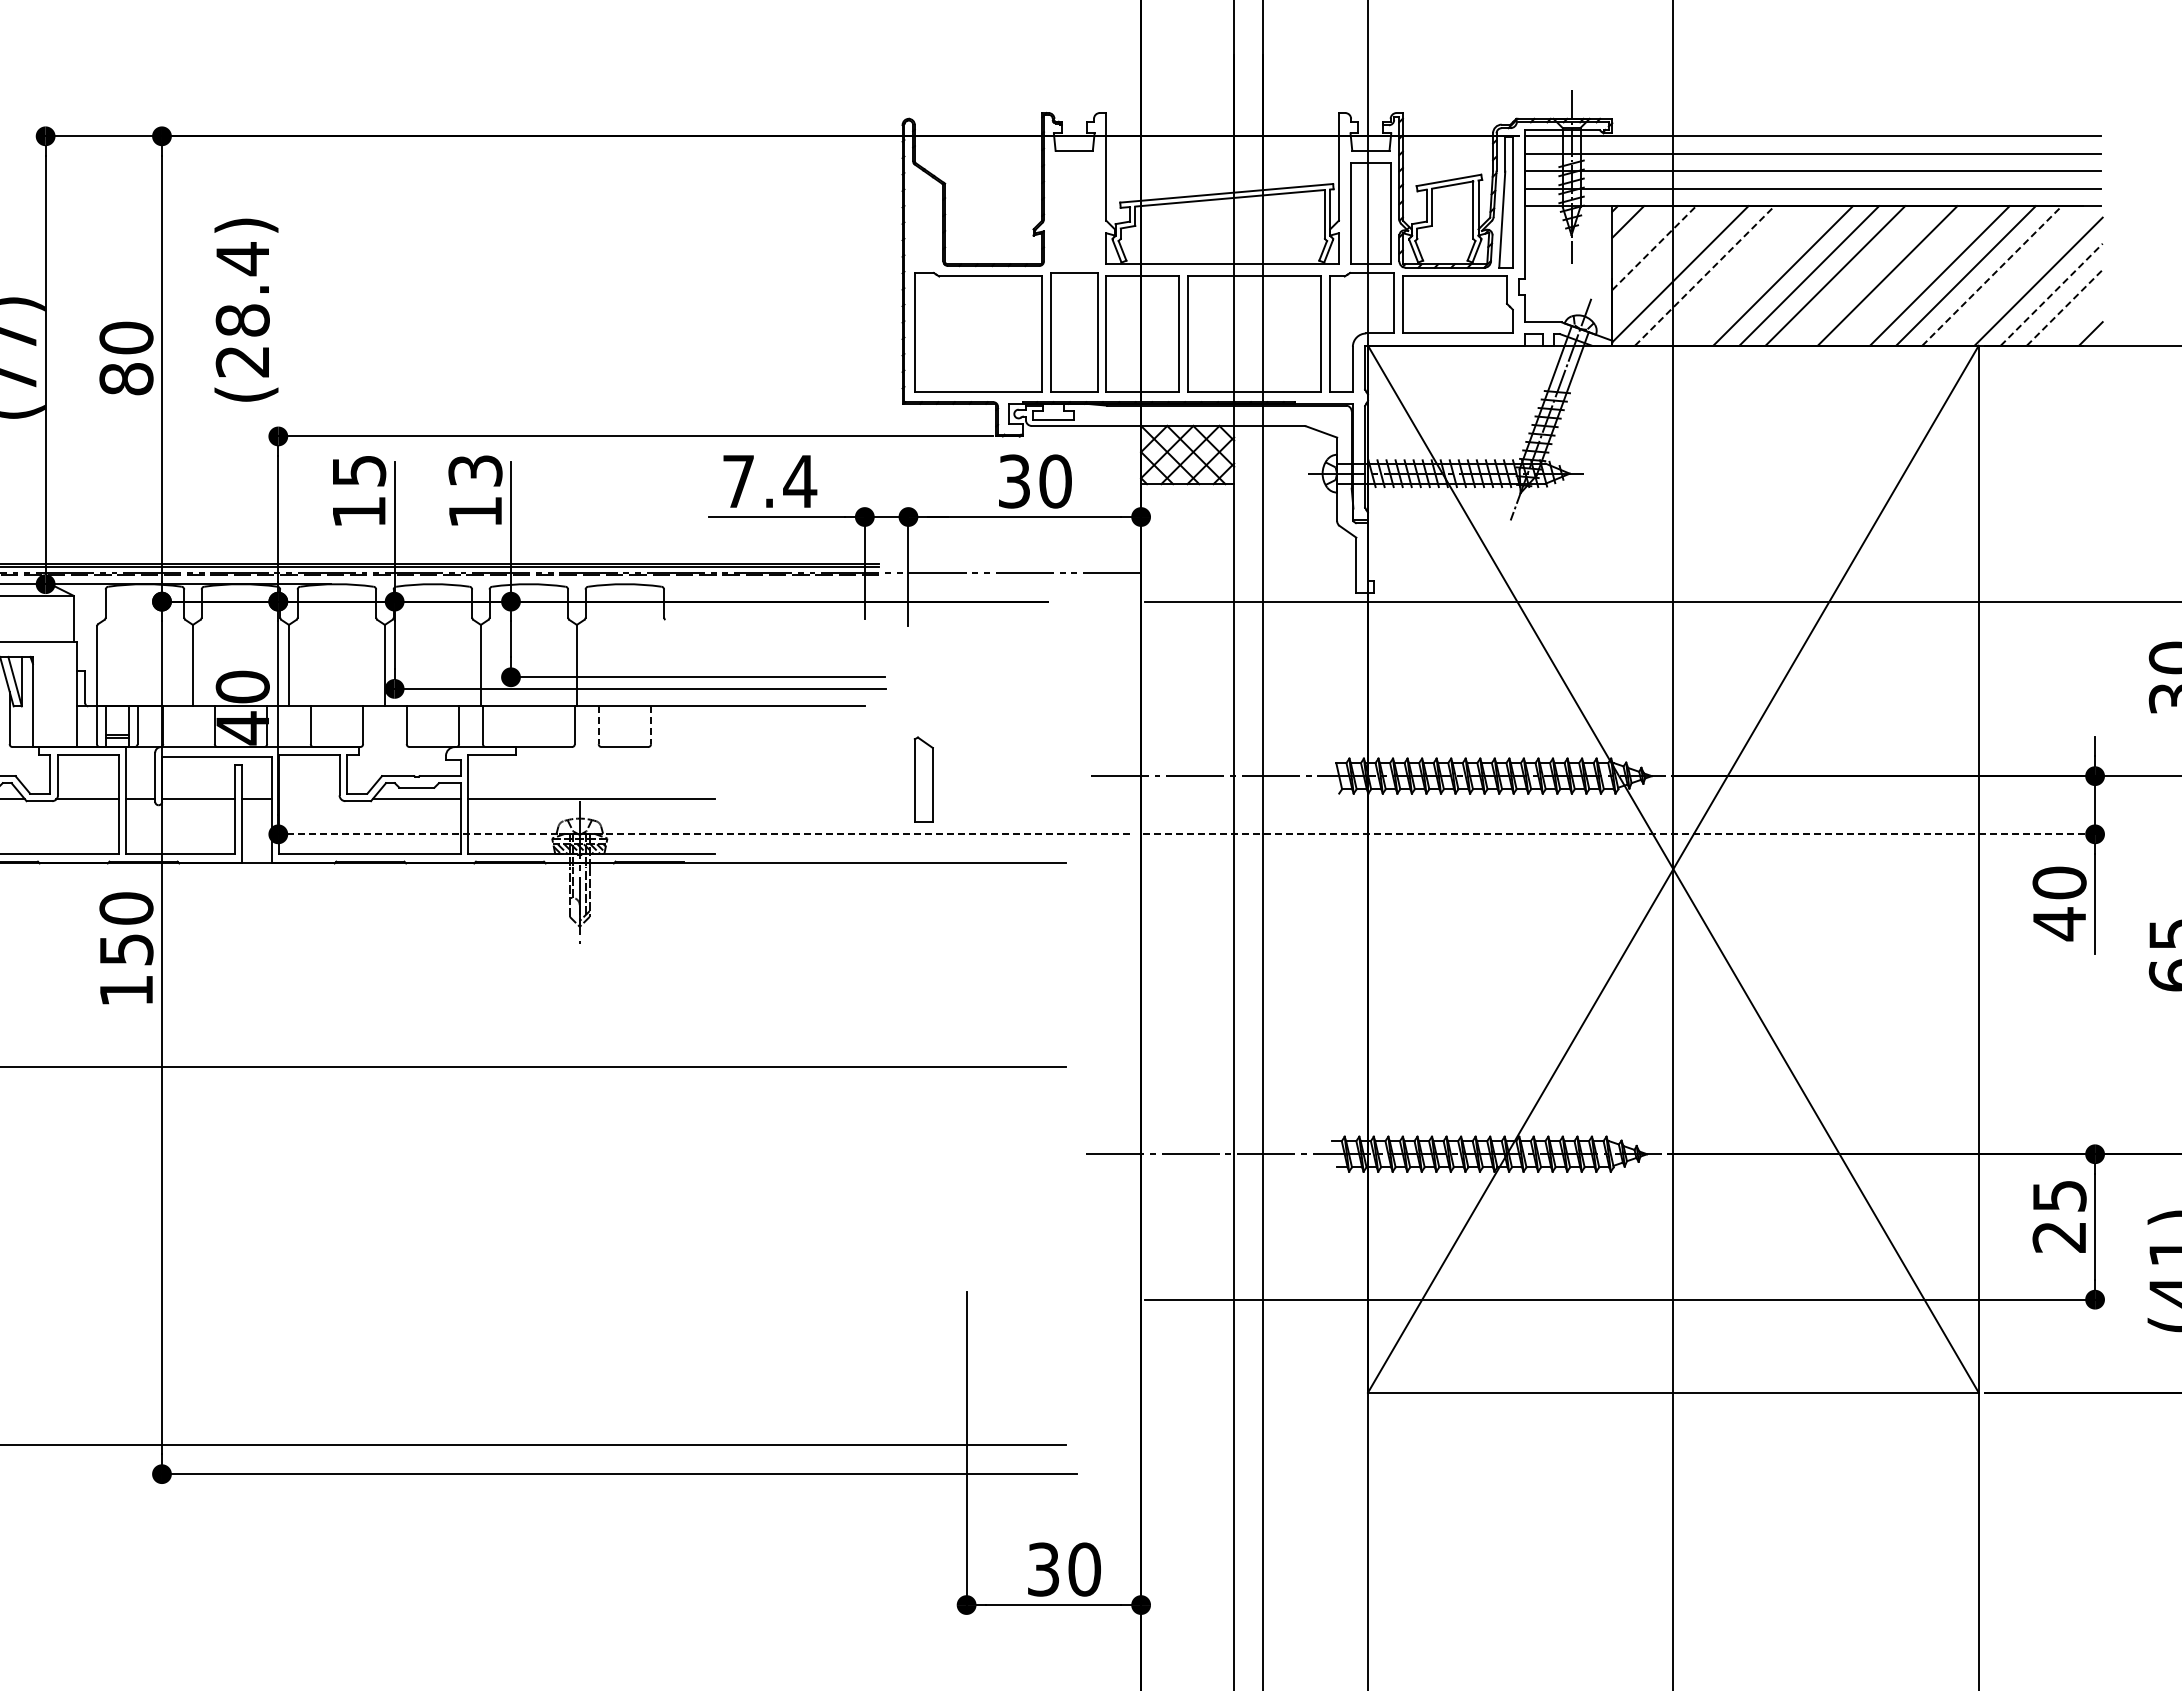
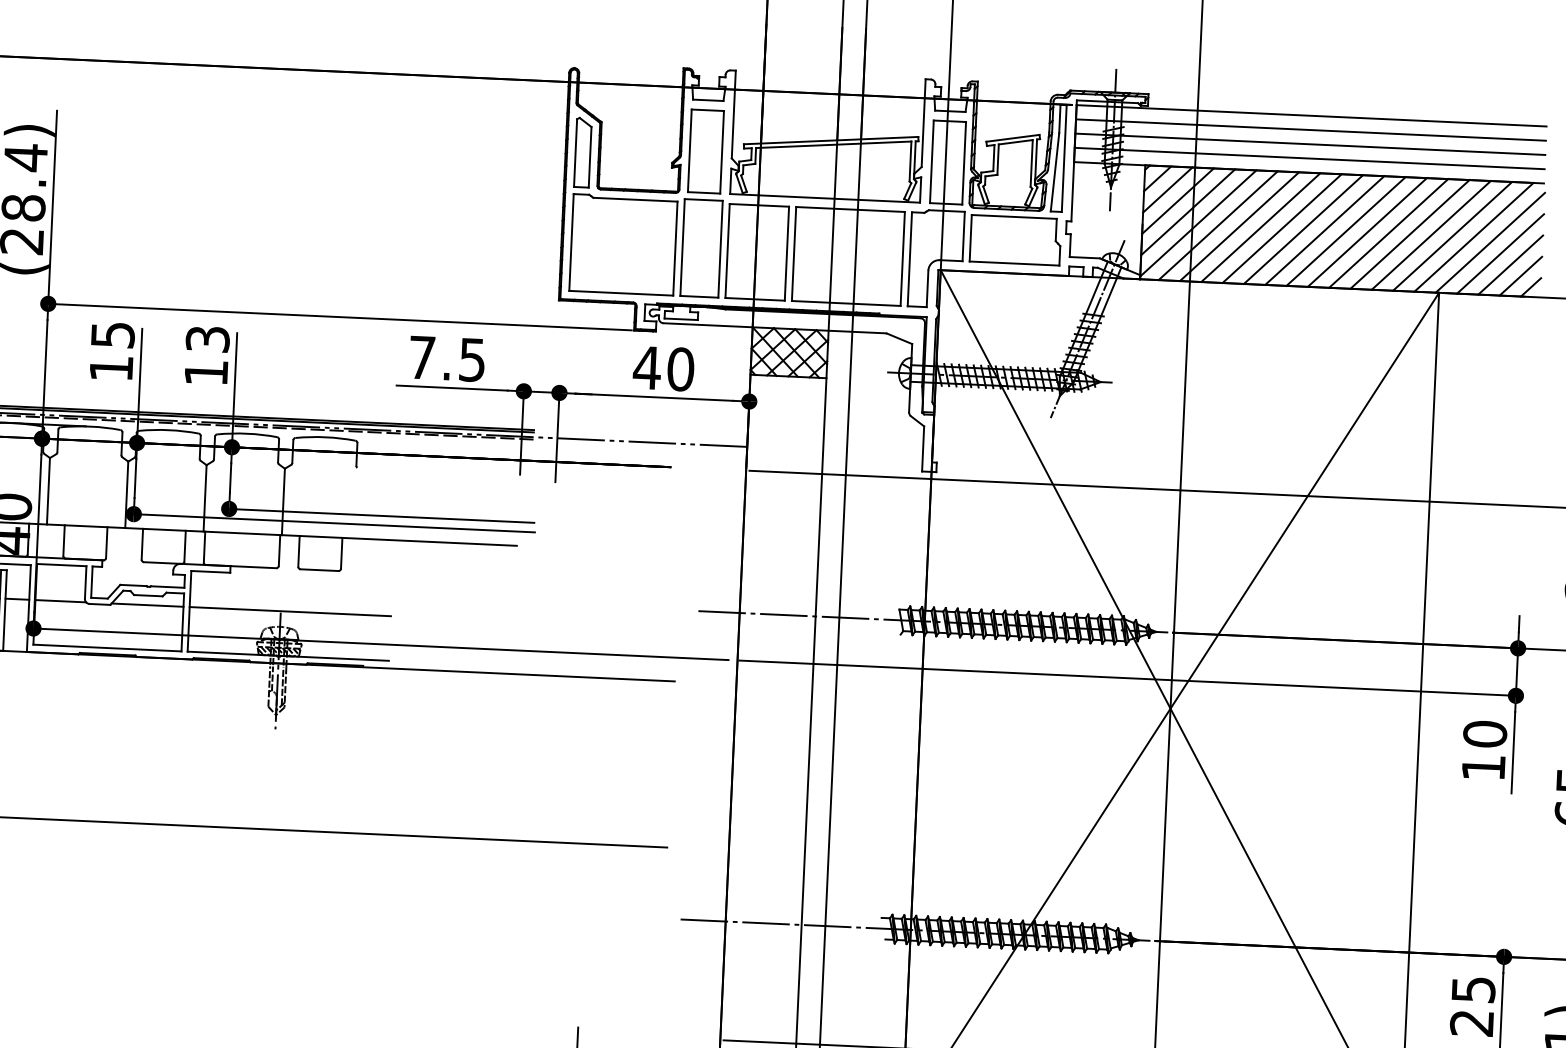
part: (1073, 213) -> (705, 151), added
line: (1641, 234) -> (1168, 189), added
line: (1654, 247) -> (1178, 200), dashed -> solid
line: (1667, 261) -> (1188, 212), added
line: (1704, 275) -> (1217, 225), dashed -> solid
line: (1730, 275) -> (1239, 226), added
line: (1756, 275) -> (1260, 227), added
line: (1861, 275) -> (1346, 231), added
line: (1913, 275) -> (1388, 233), added
line: (1992, 275) -> (1452, 236), dashed -> solid
line: (2018, 275) -> (1474, 237), added
line: (2052, 294) -> (1501, 253), dashed -> solid
line: (2064, 307) -> (1510, 264), dashed -> solid
line: (278, 317) -> (52, 206), added
line: (2077, 320) -> (1520, 275), added
text: (800, 481) -> (472, 359), 7.4 -> 7.5
text: (1014, 481) -> (647, 367), 30 -> 40
line: (598, 725) -> (298, 551), dashed -> solid
line: (651, 725) -> (342, 553), dashed -> solid
part: (923, 779) -> (582, 152), moved
line: (310, 799) -> (61, 601), added
line: (701, 834) -> (378, 644), dashed -> solid
line: (1622, 834) -> (1130, 678), dashed -> solid
text: (2059, 924) -> (1483, 768), 40 -> 10

